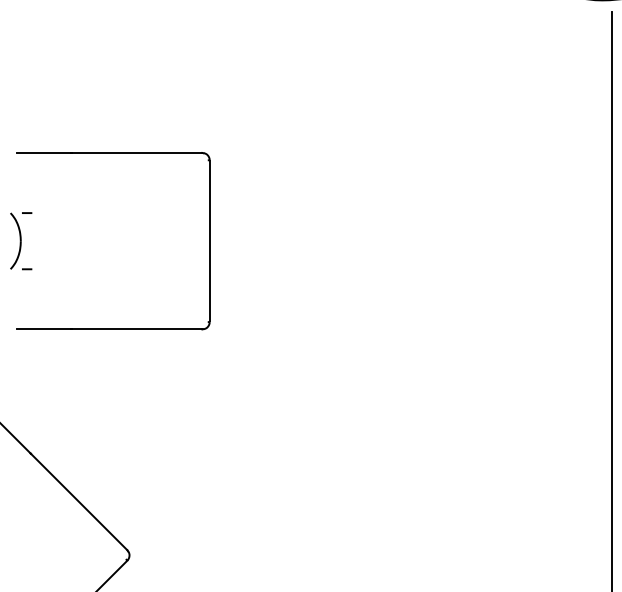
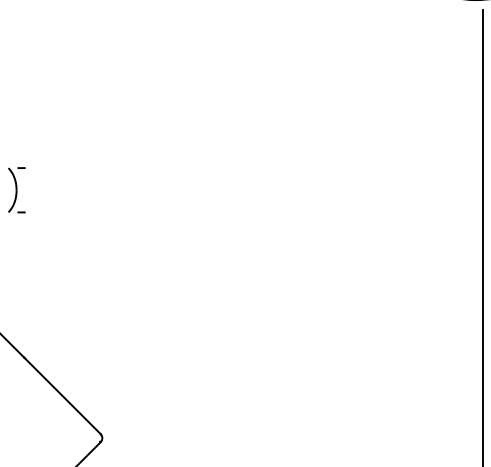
part: (113, 154) -> (89, 121), removed

